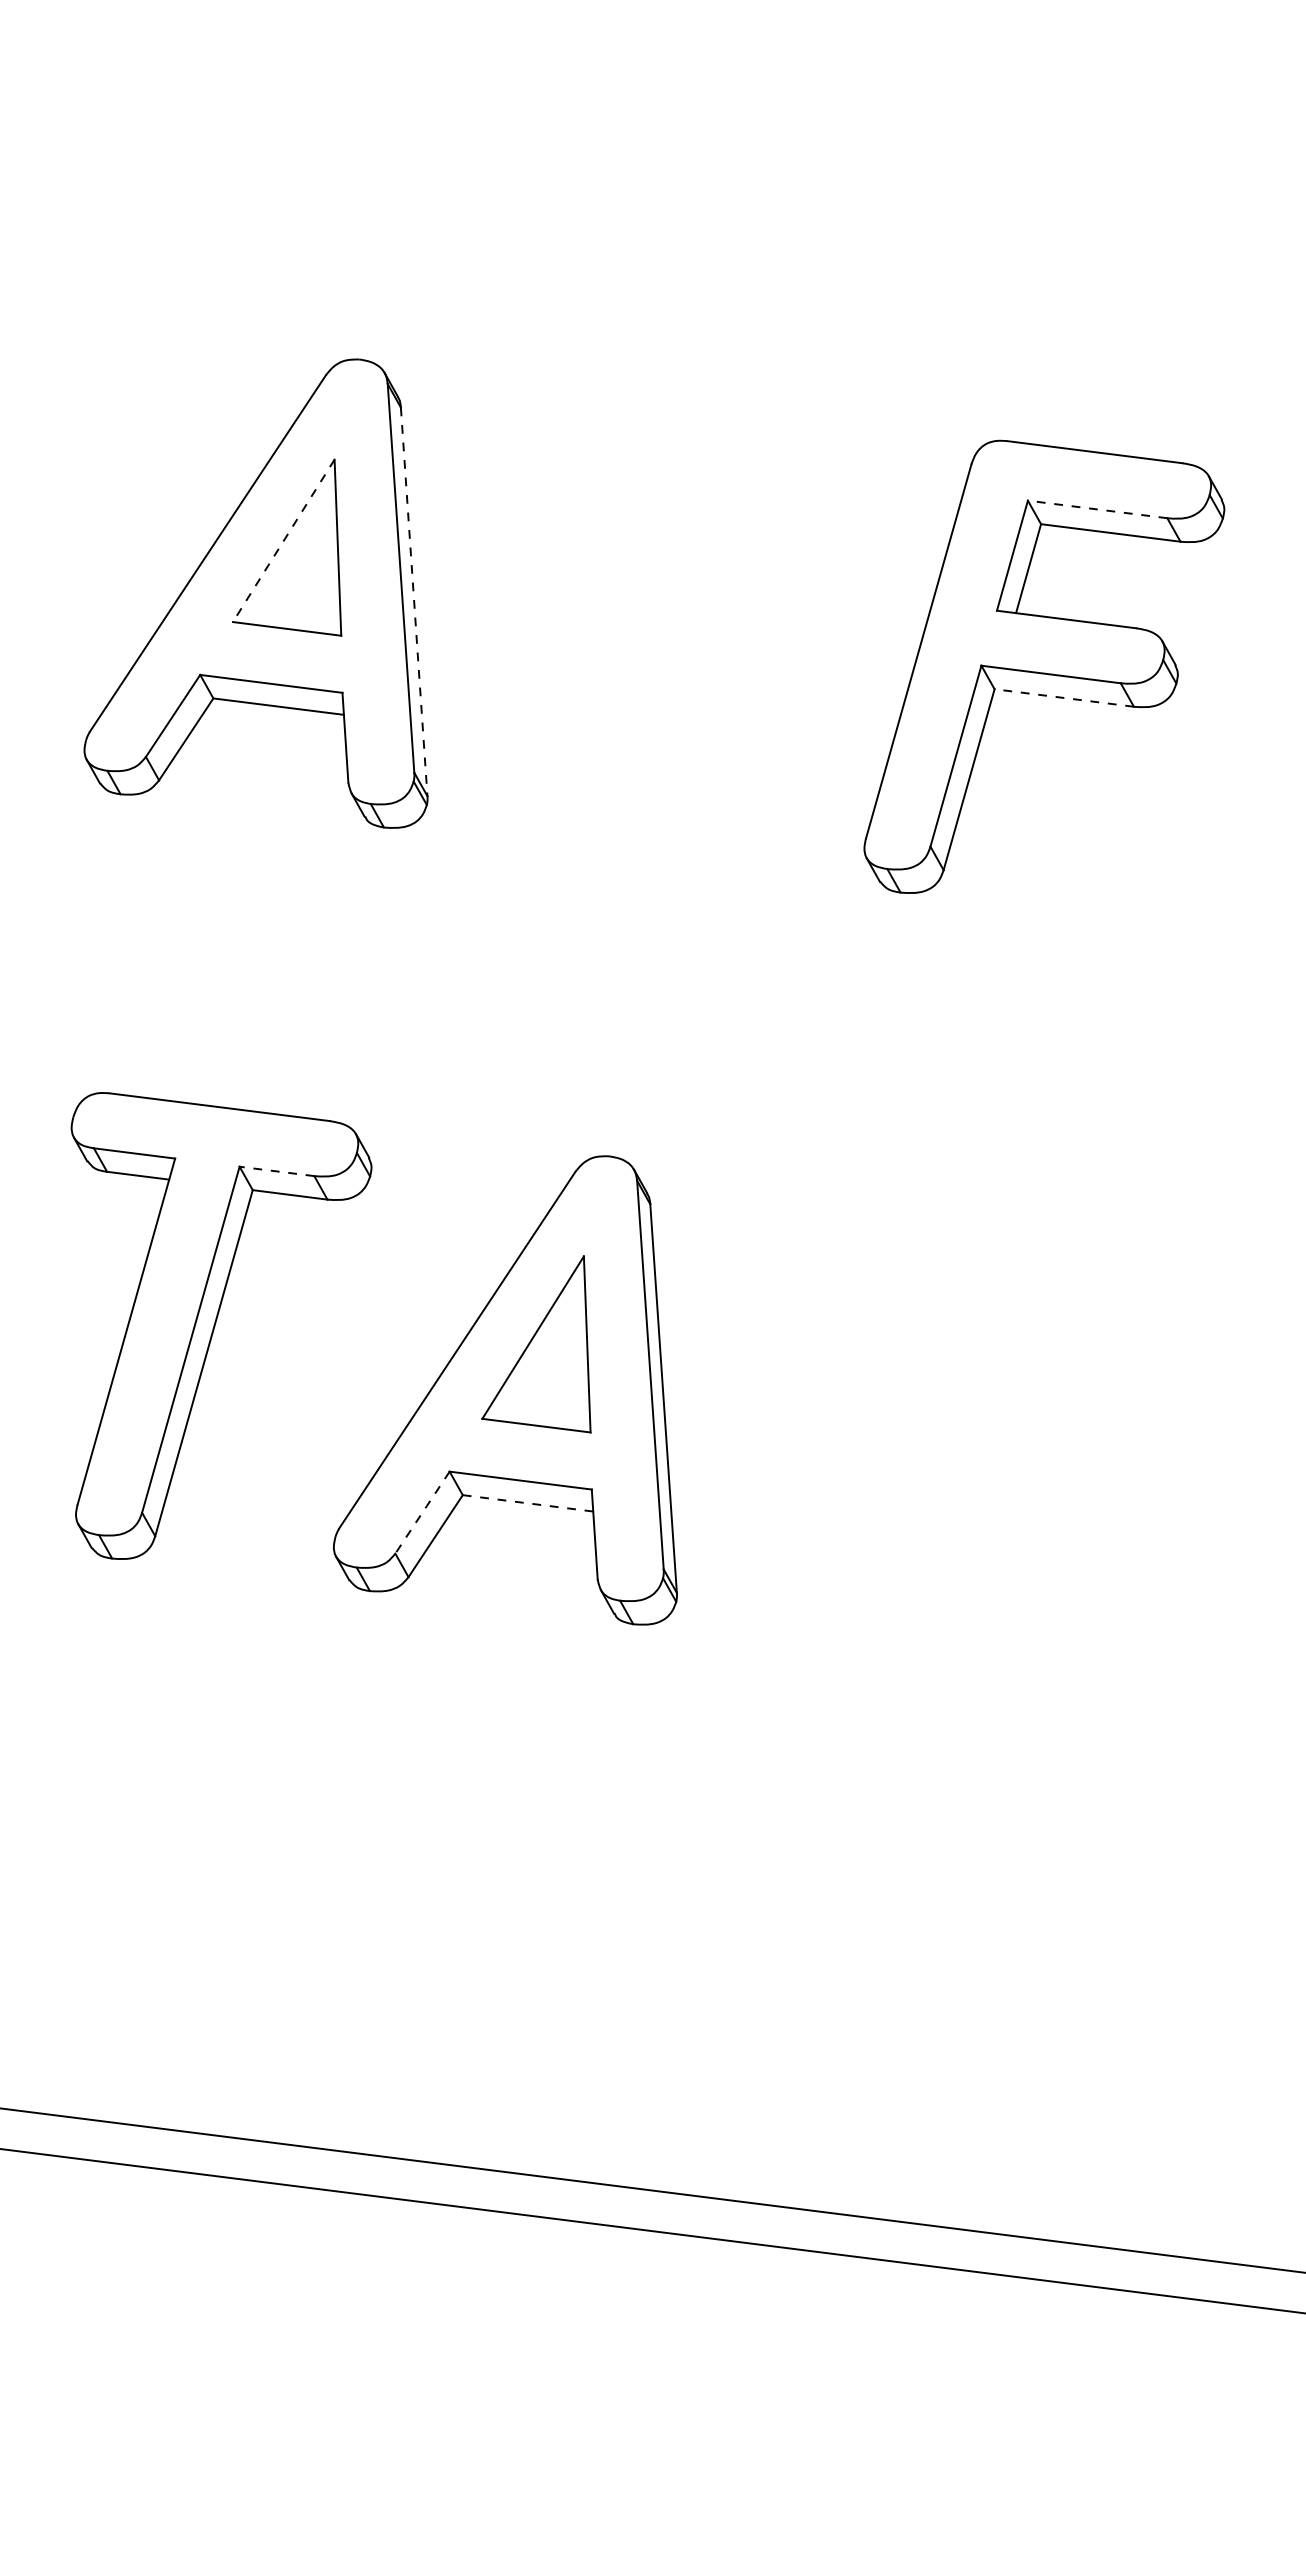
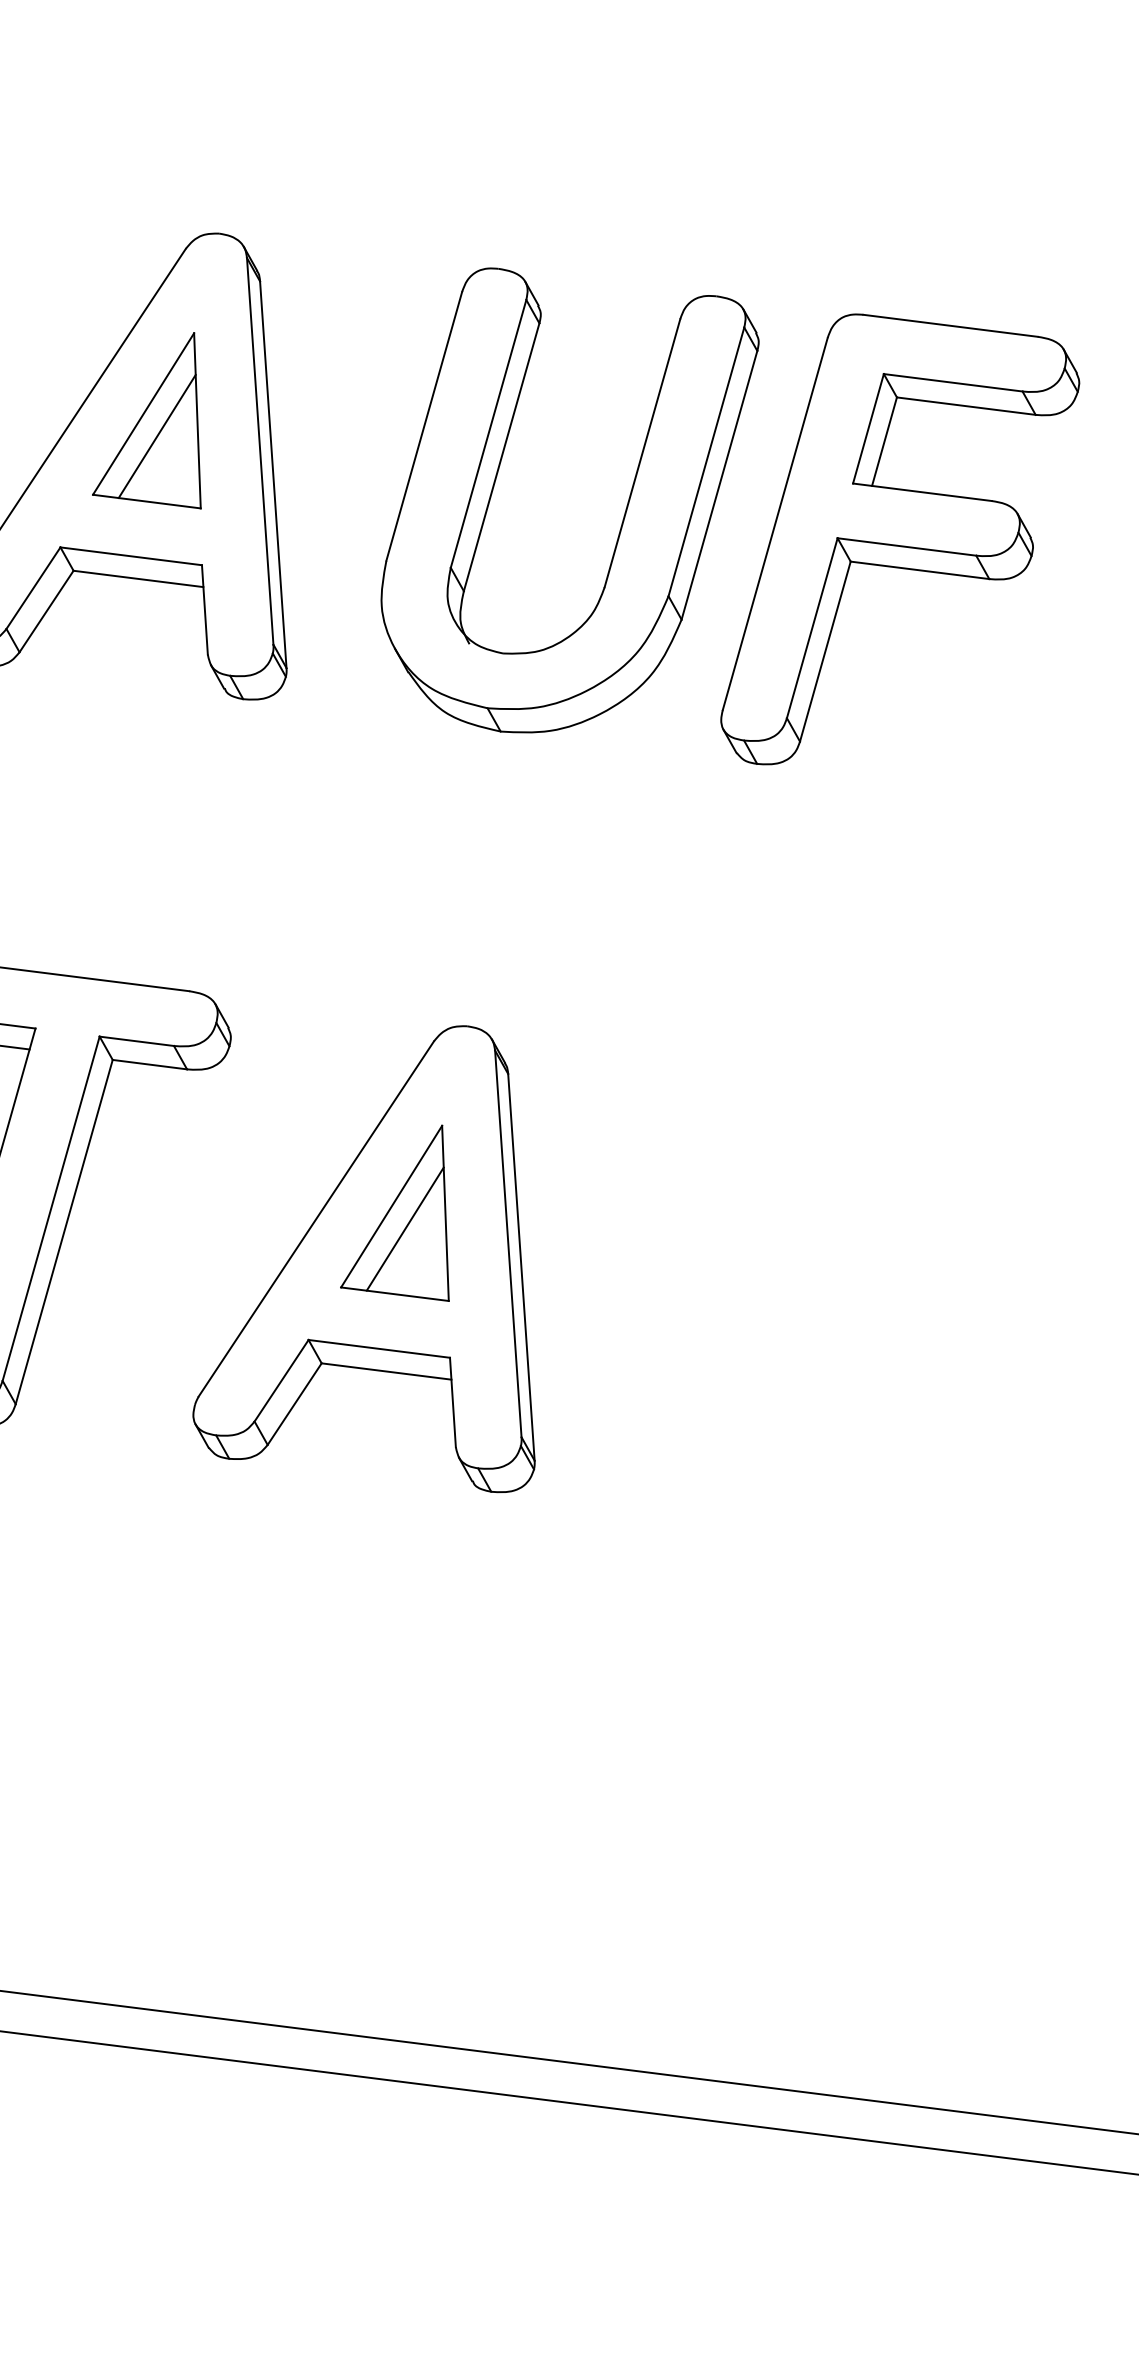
line: (1097, 509) -> (953, 382), dashed -> solid
line: (283, 540) -> (143, 413), dashed -> solid
line: (297, 563) -> (157, 436), added
line: (414, 601) -> (273, 474), dashed -> solid
part: (766, 642) -> (623, 515), added
line: (1063, 697) -> (919, 569), dashed -> solid
line: (276, 1171) -> (136, 1041), dashed -> solid
line: (546, 1360) -> (404, 1229), added
line: (528, 1503) -> (387, 1371), dashed -> solid
line: (422, 1513) -> (281, 1381), dashed -> solid

